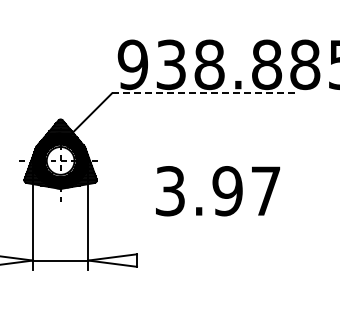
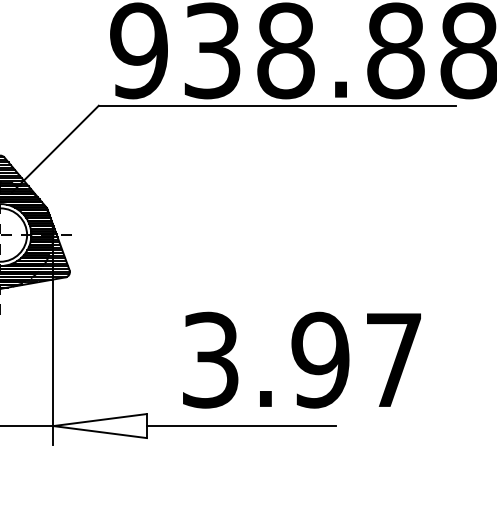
line: (205, 93) -> (278, 105), dashed -> solid
text: (218, 191) -> (302, 360), moved
line: (186, 260) -> (241, 425), added

